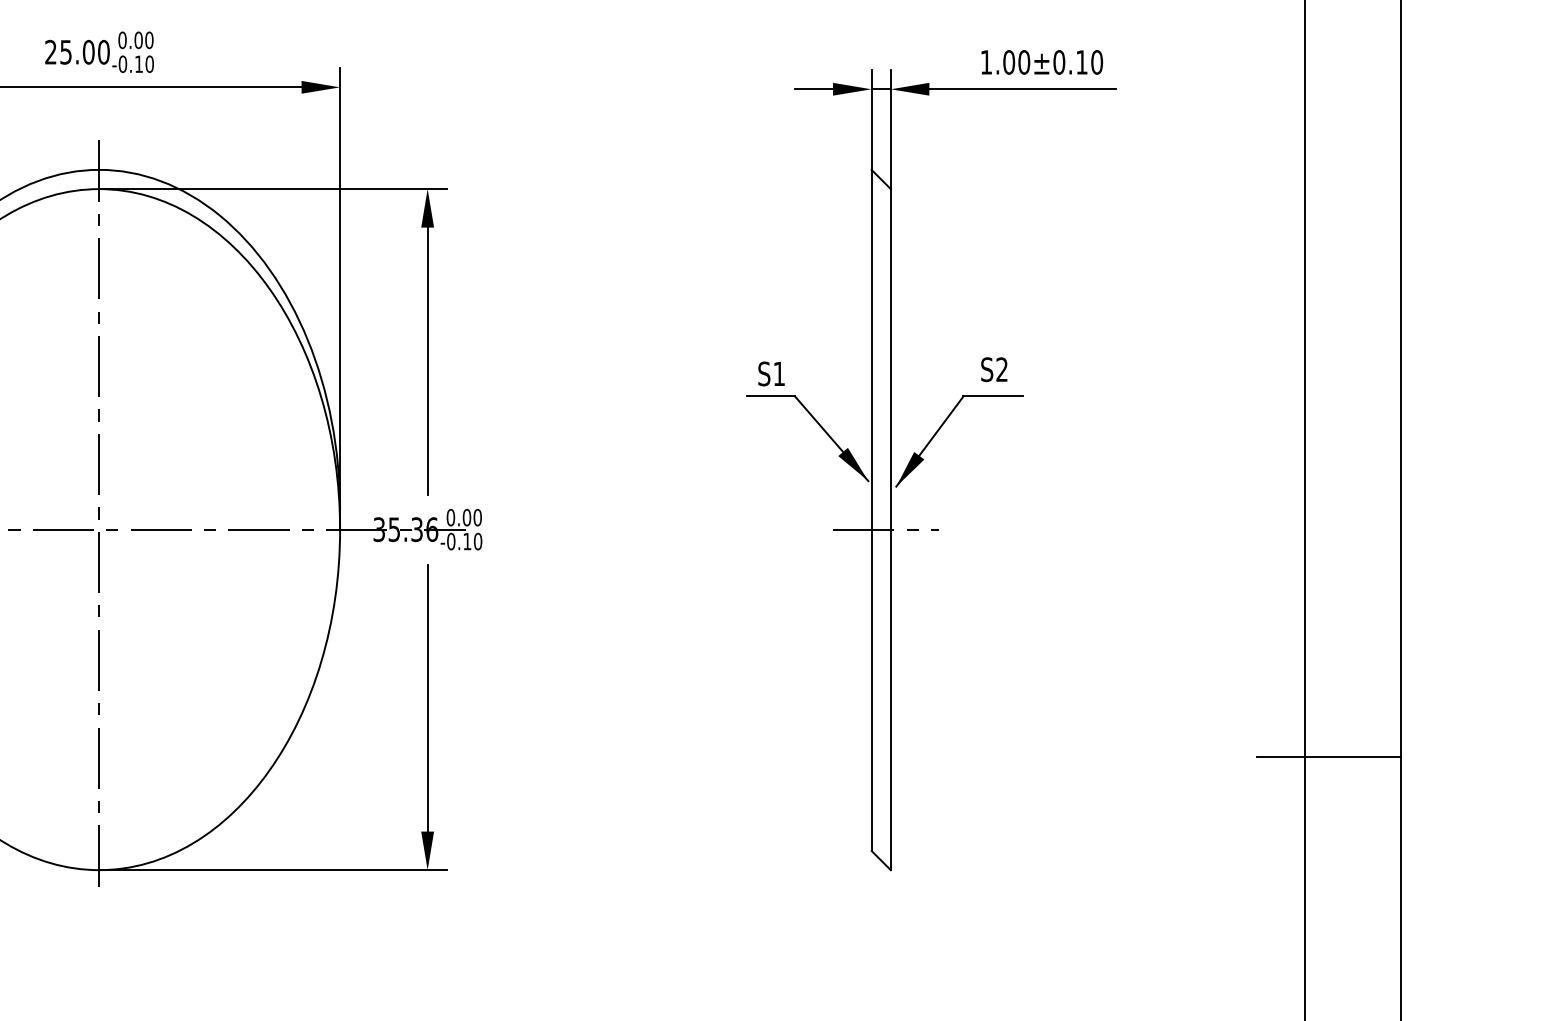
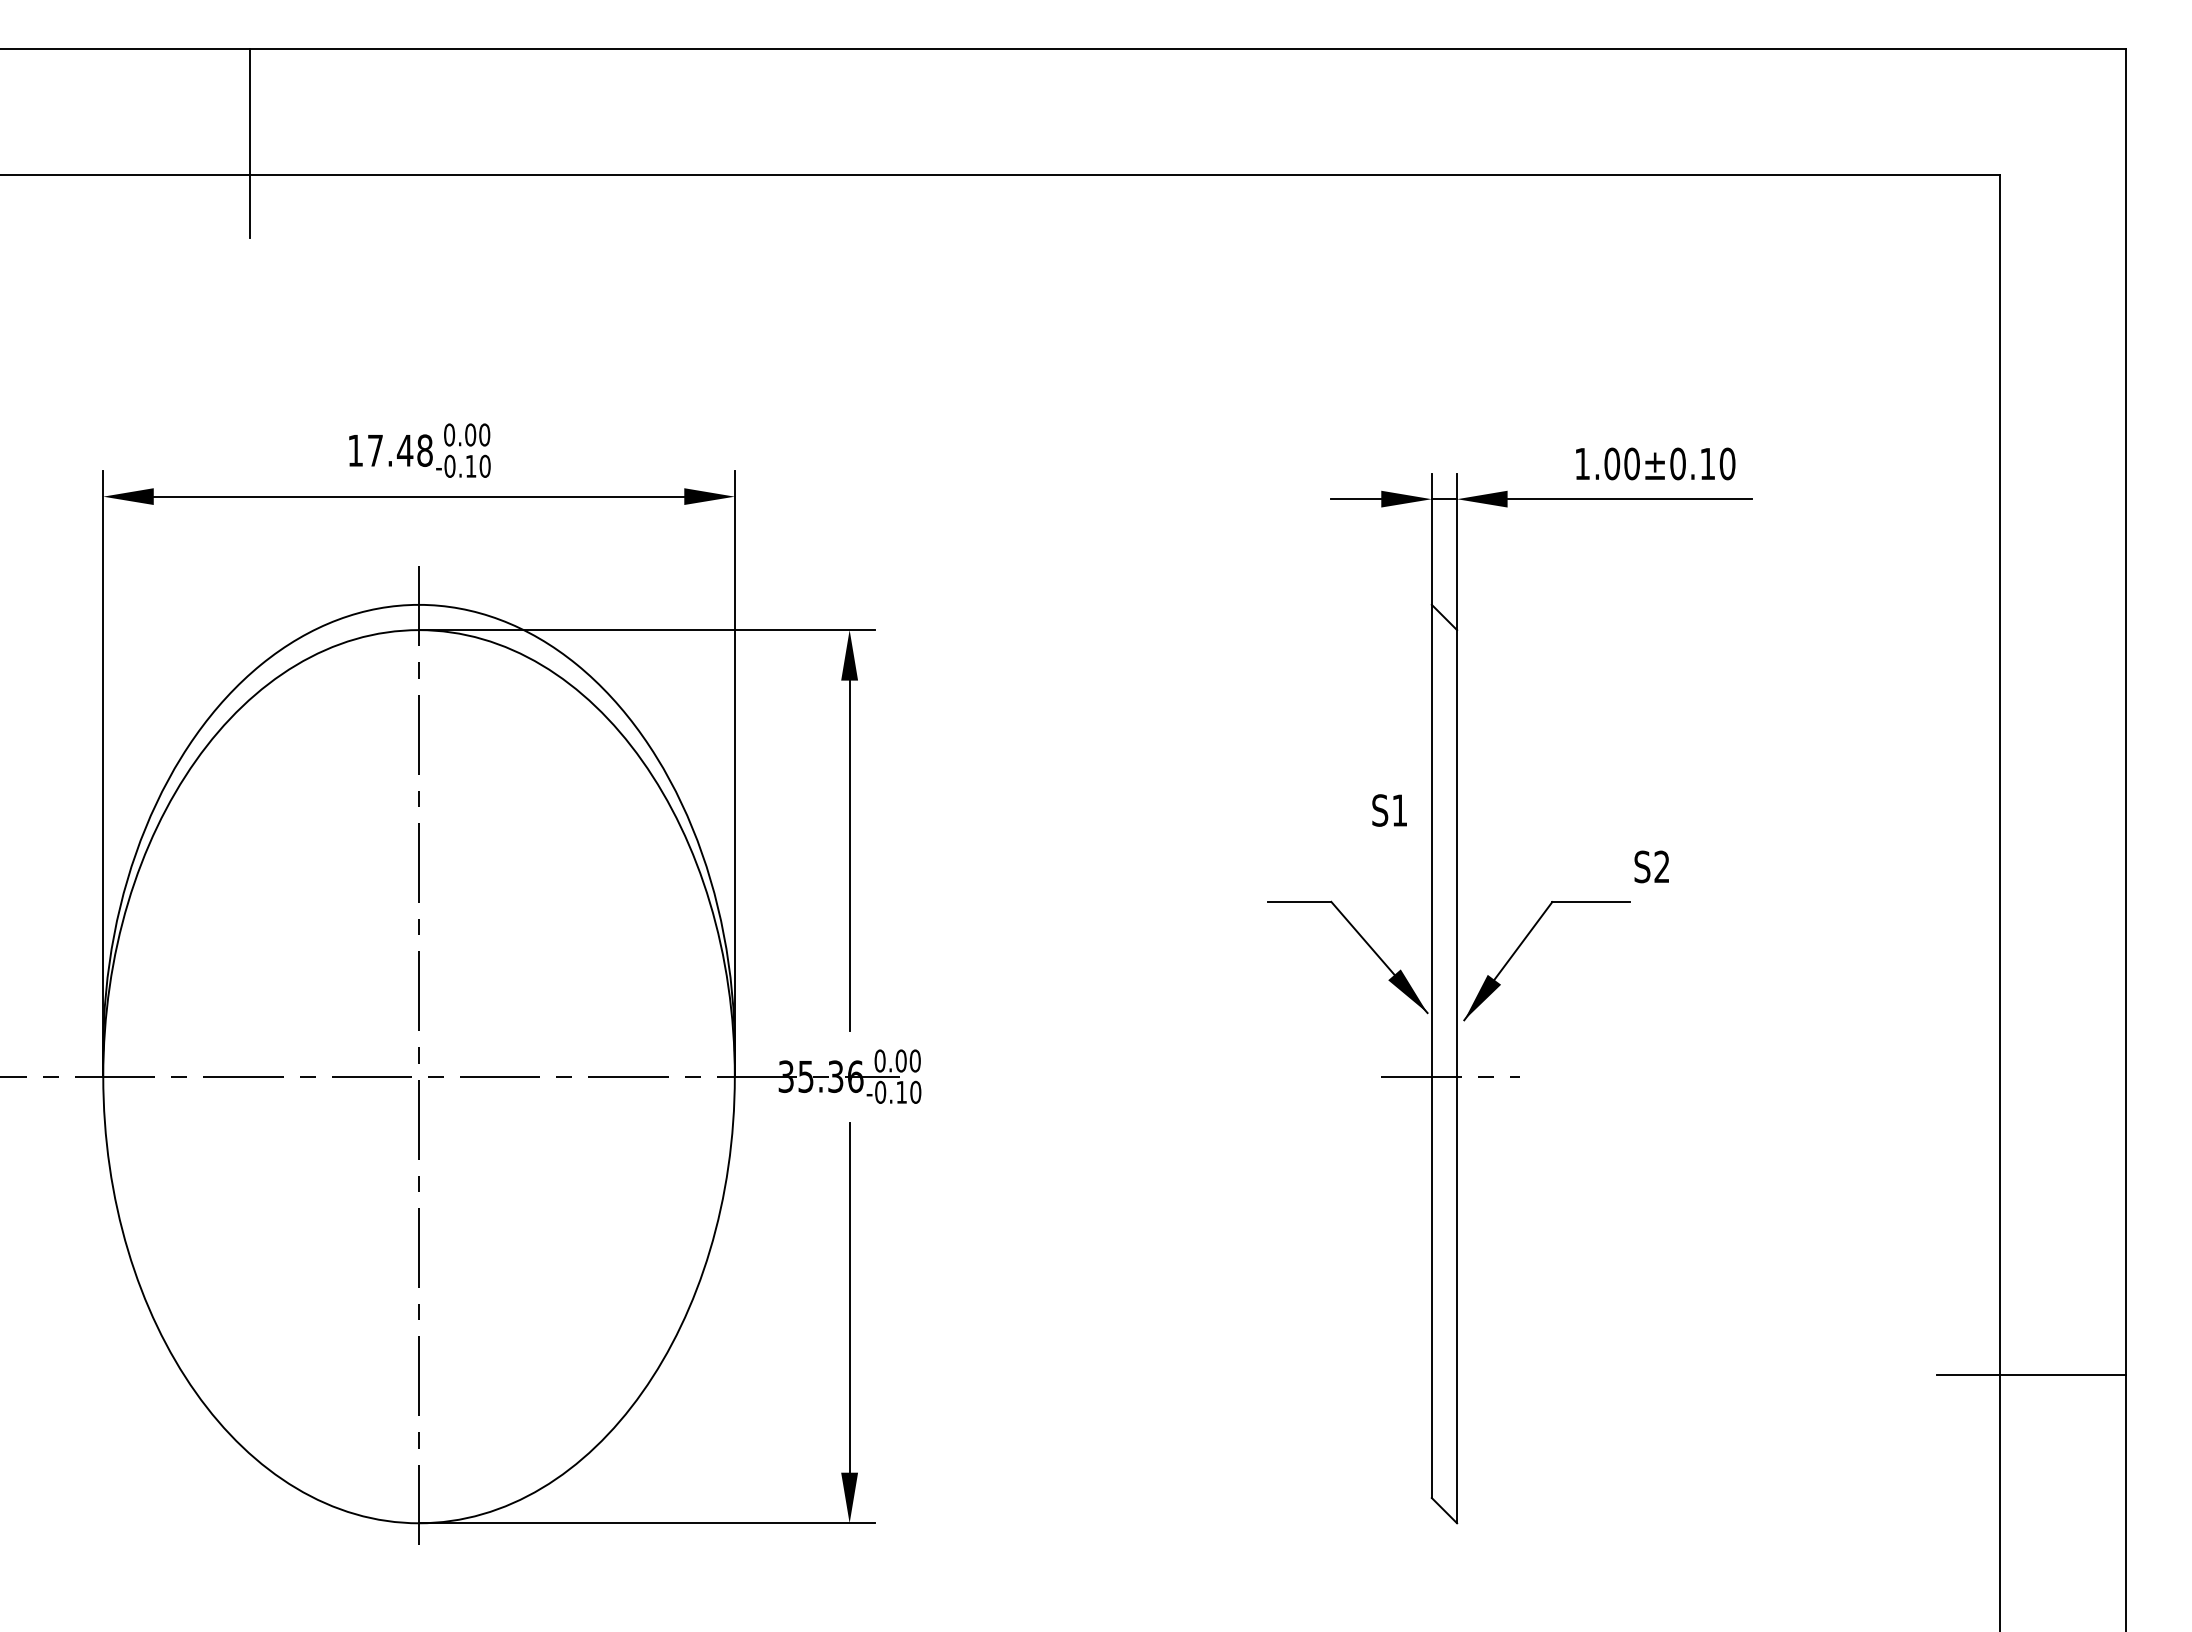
text: (77, 52) -> (390, 450), 25.00 -> 17.48
text: (994, 369) -> (1651, 866), moved
text: (771, 373) -> (1389, 810), moved

